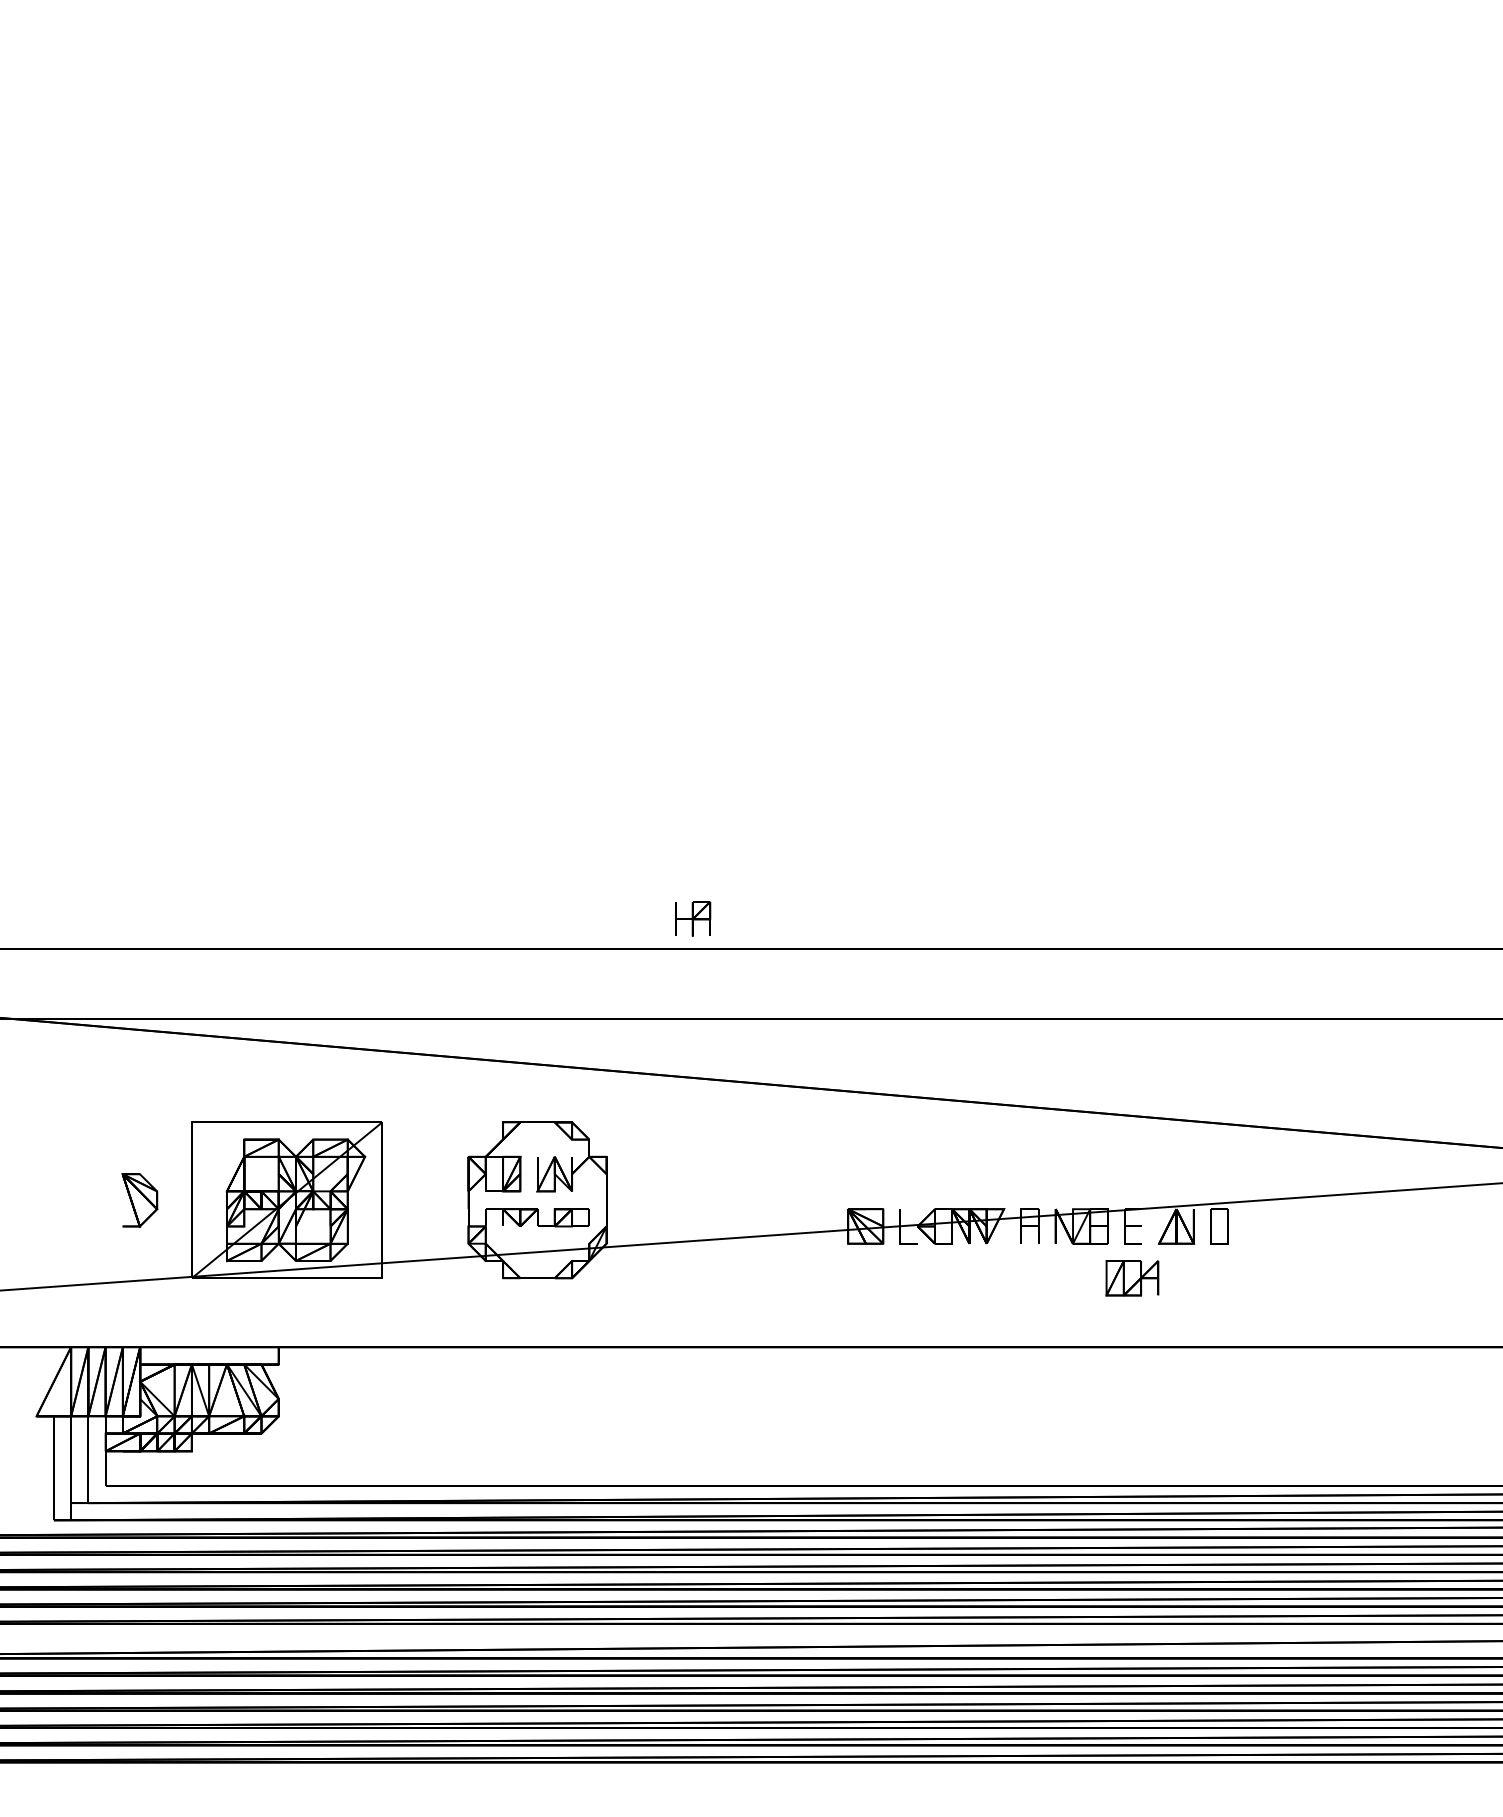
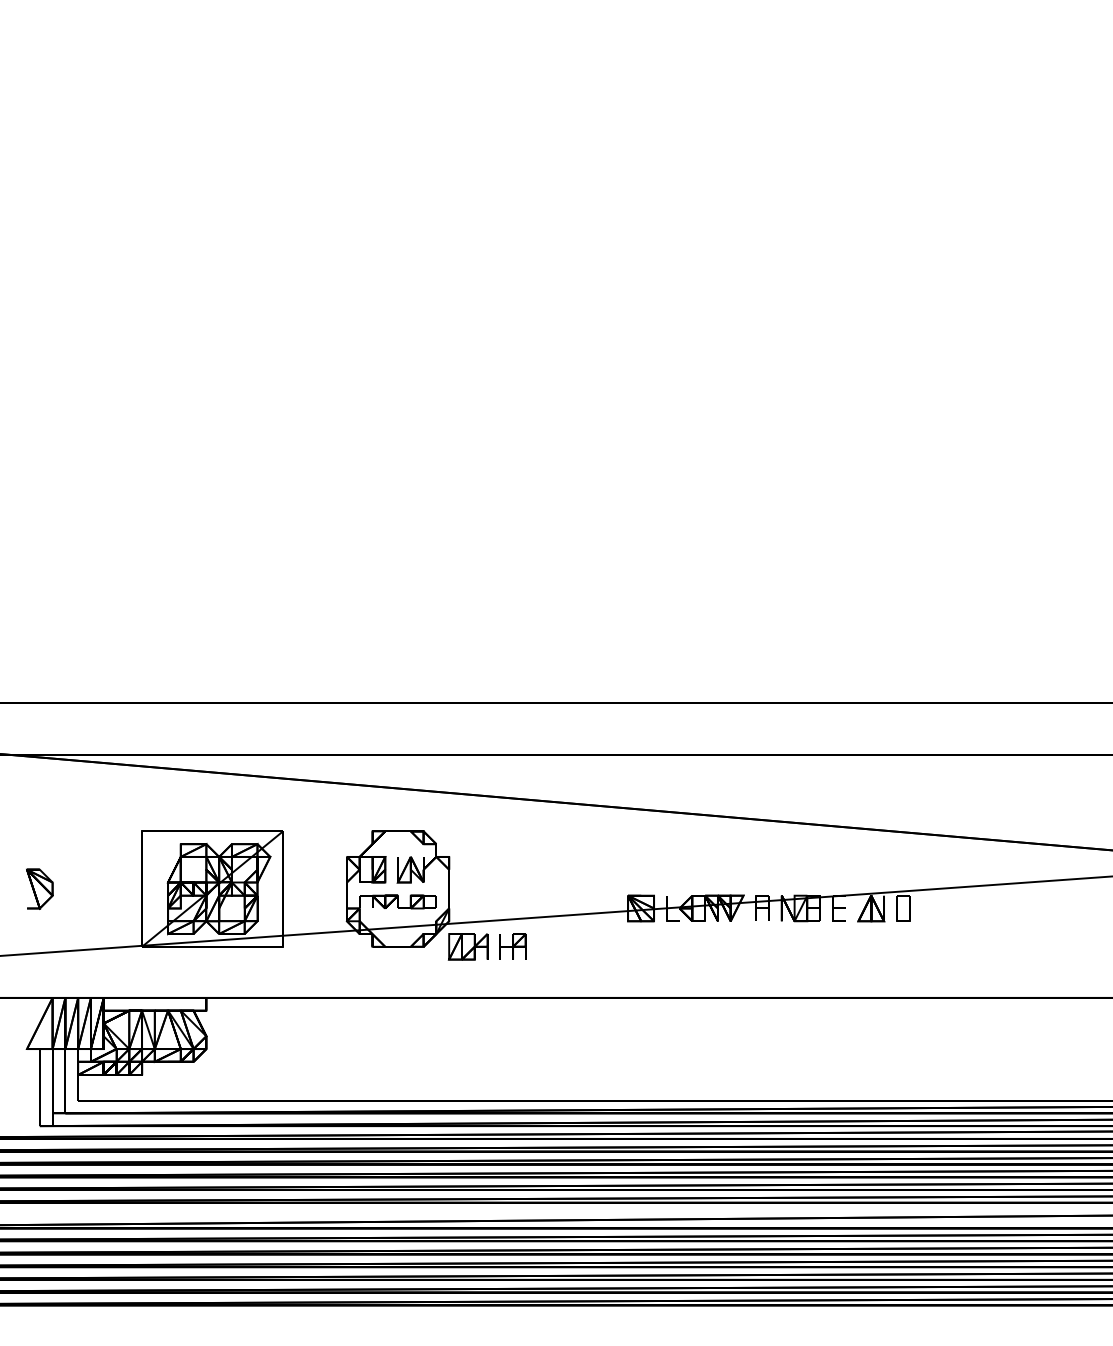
part: (693, 918) -> (513, 946), moved
part: (139, 1200) -> (39, 889), moved
part: (1132, 1278) -> (468, 947), moved

